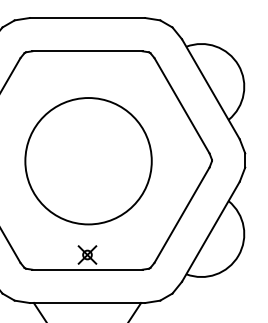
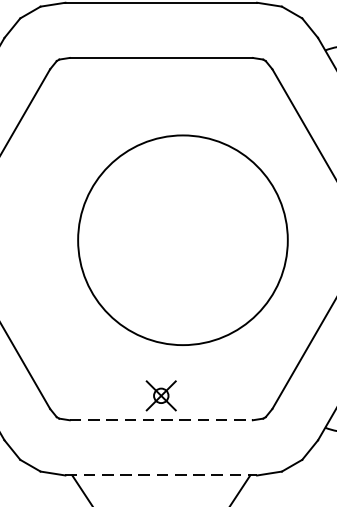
circle: (88, 161) -> (182, 240), moved
line: (87, 269) -> (161, 419), solid -> dashed
line: (87, 303) -> (161, 476), solid -> dashed

